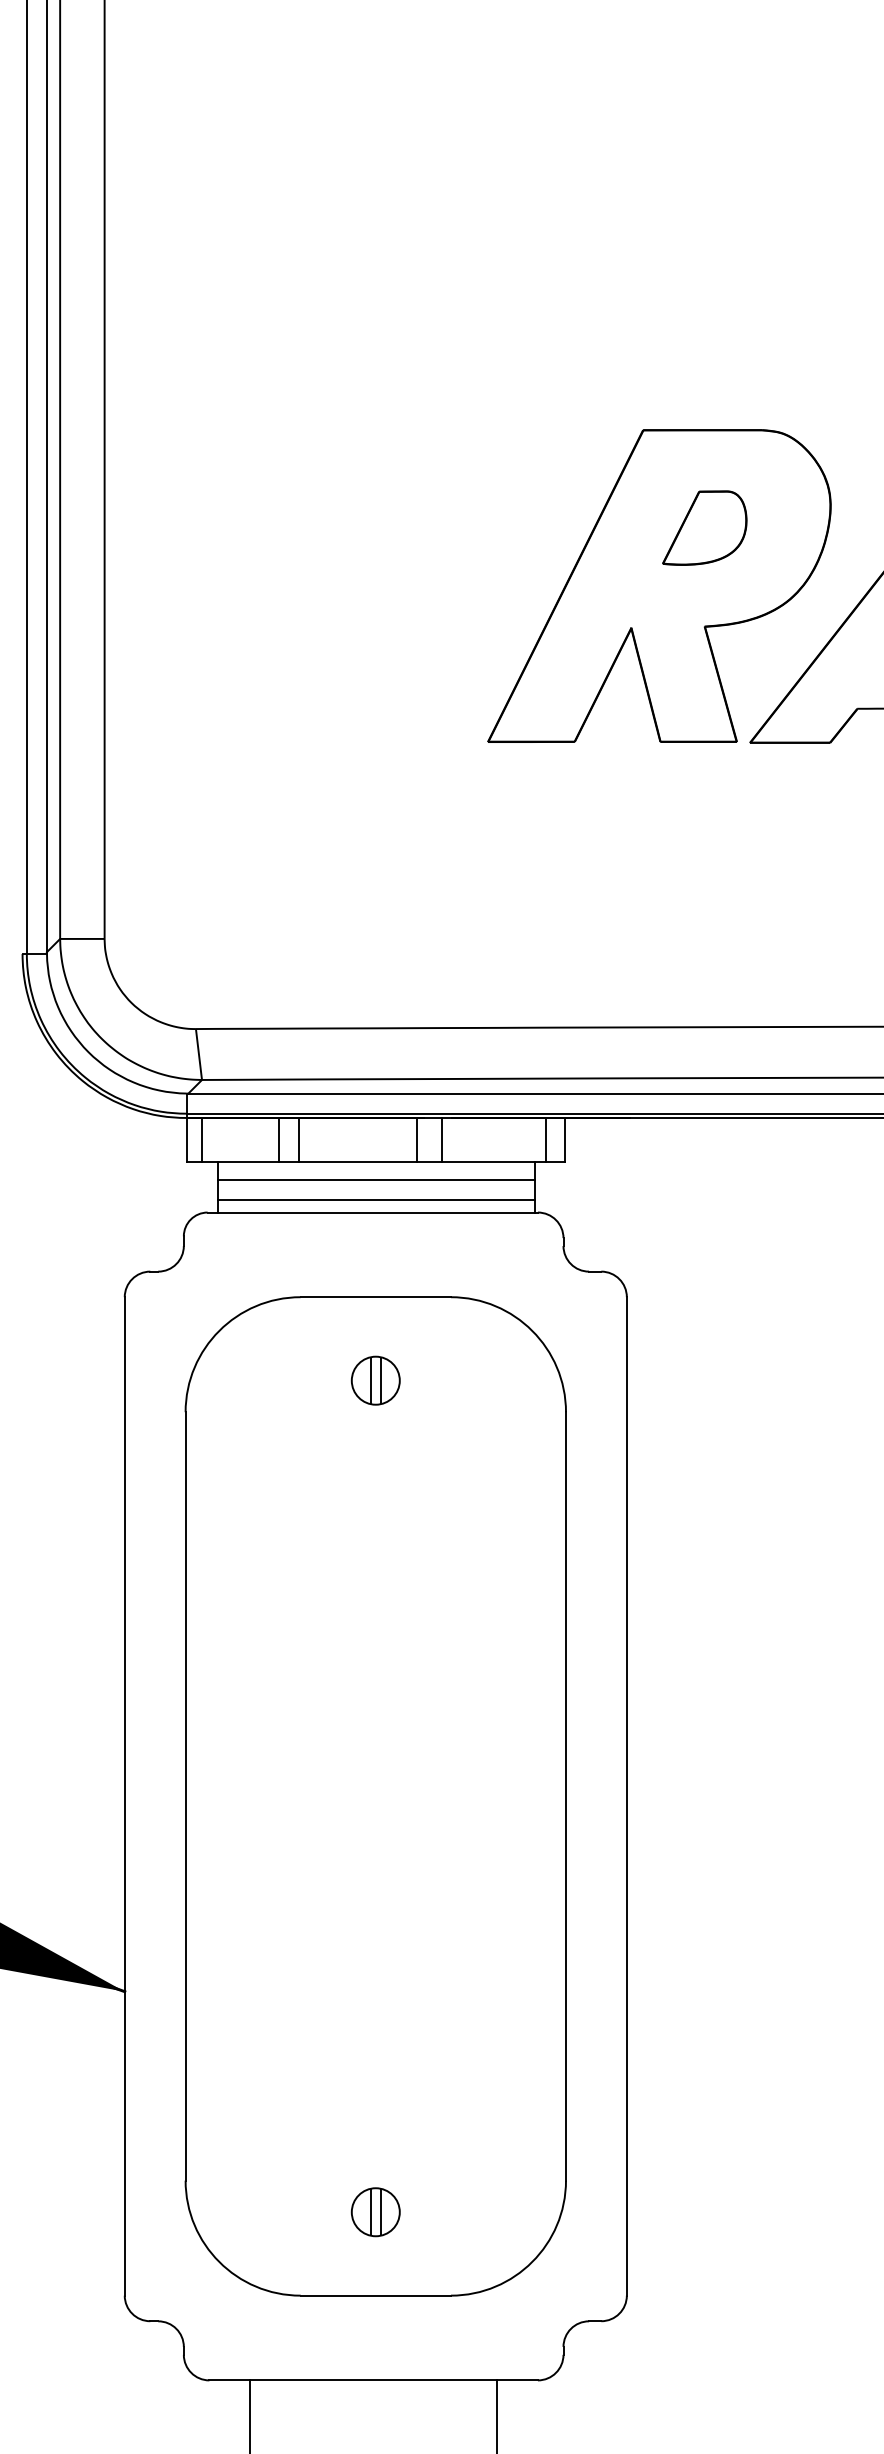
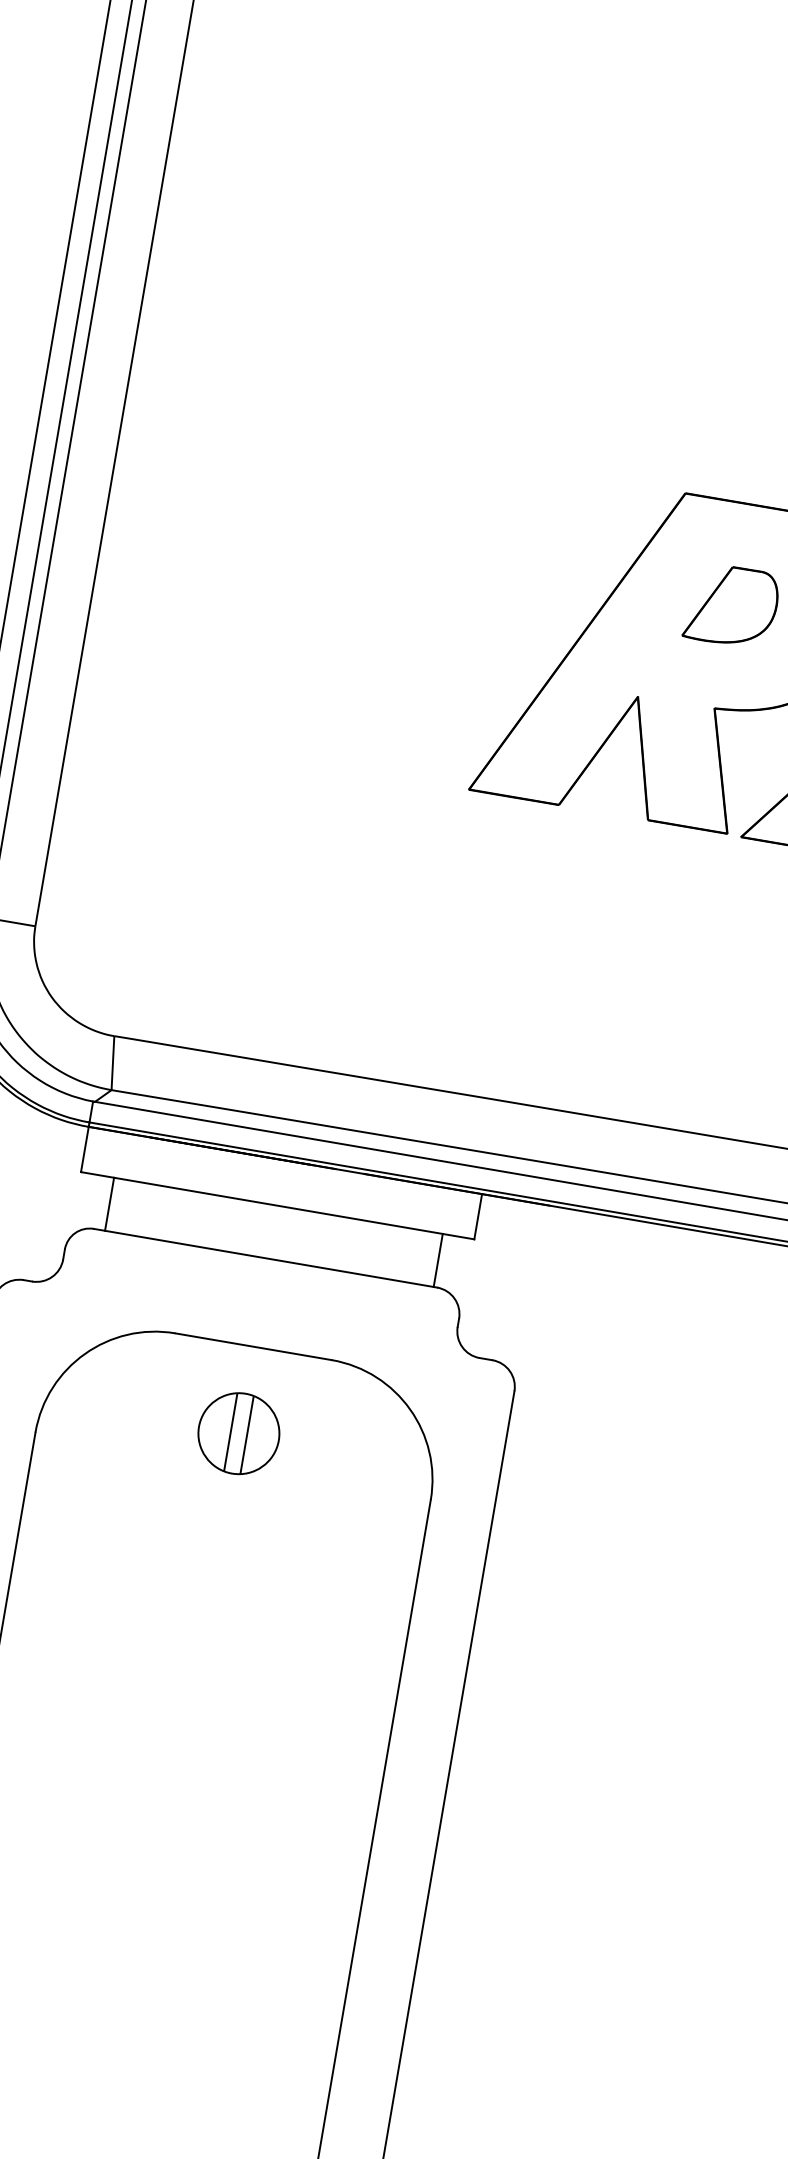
line: (201, 1139) -> (100, 1151), removed
line: (279, 1139) -> (181, 1165), removed
line: (299, 1139) -> (202, 1169), removed
line: (417, 1139) -> (324, 1190), removed
line: (442, 1139) -> (350, 1194), removed
line: (546, 1139) -> (458, 1213), removed
line: (376, 1180) -> (275, 1225), removed
line: (376, 1199) -> (271, 1245), removed
part: (375, 1380) -> (238, 1433), size x1.6

